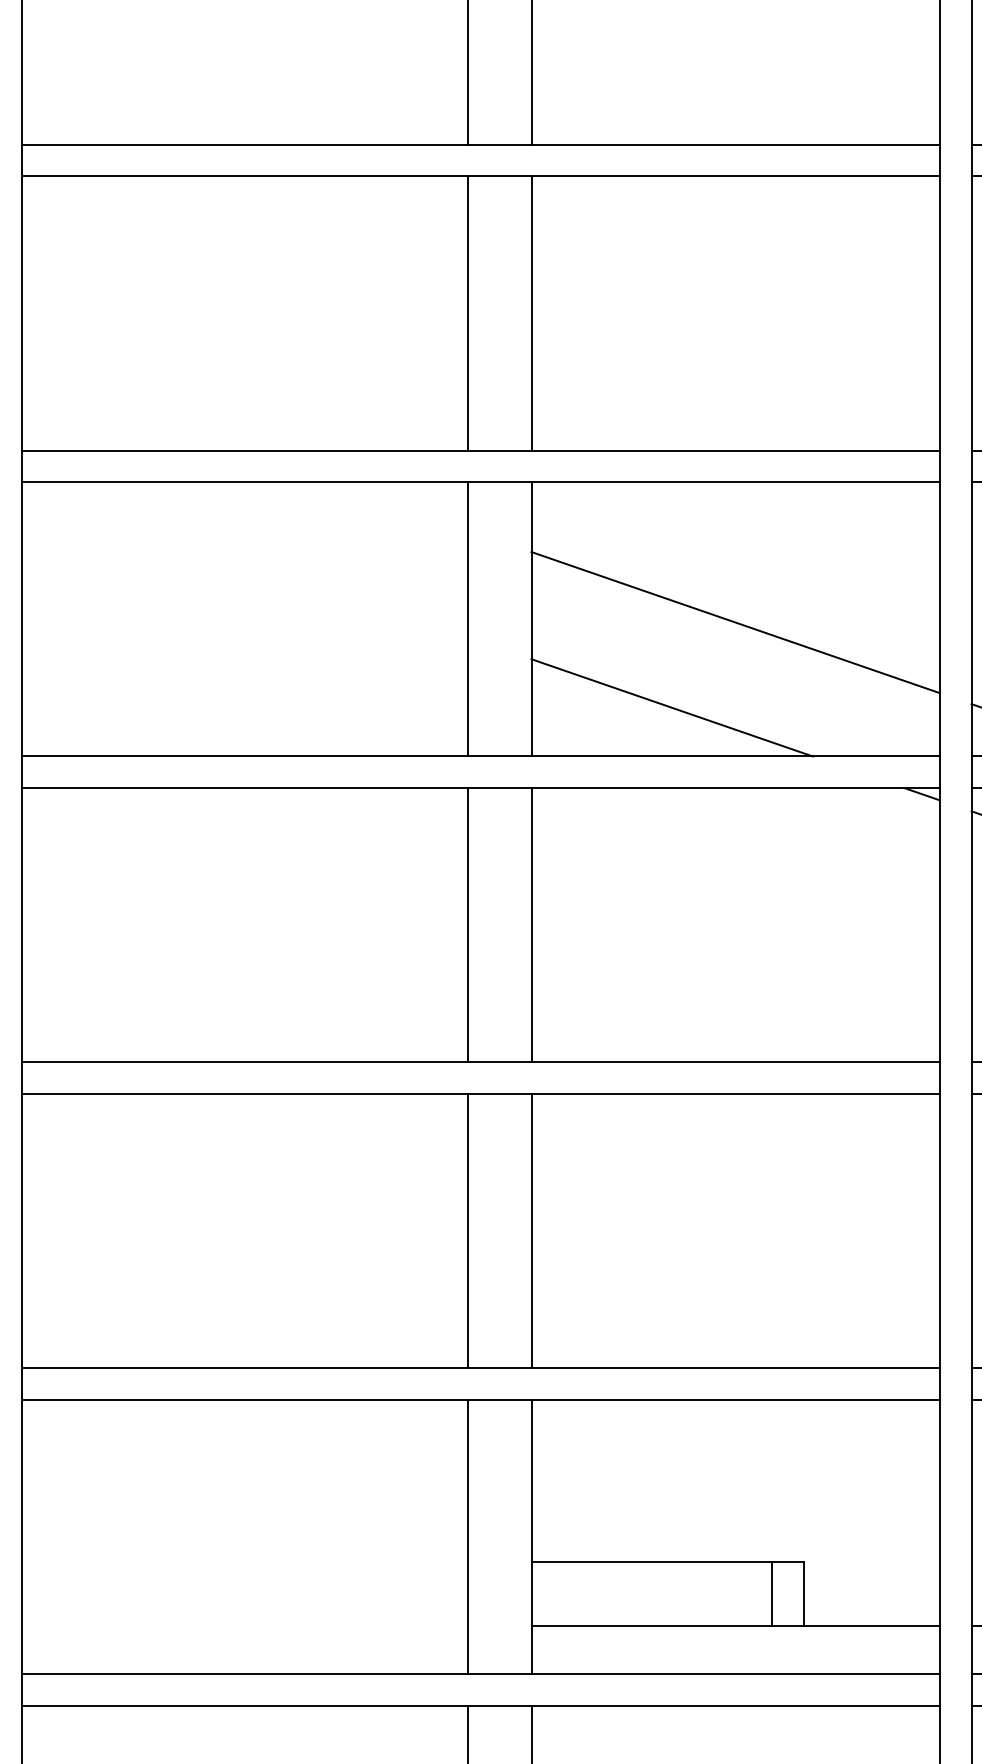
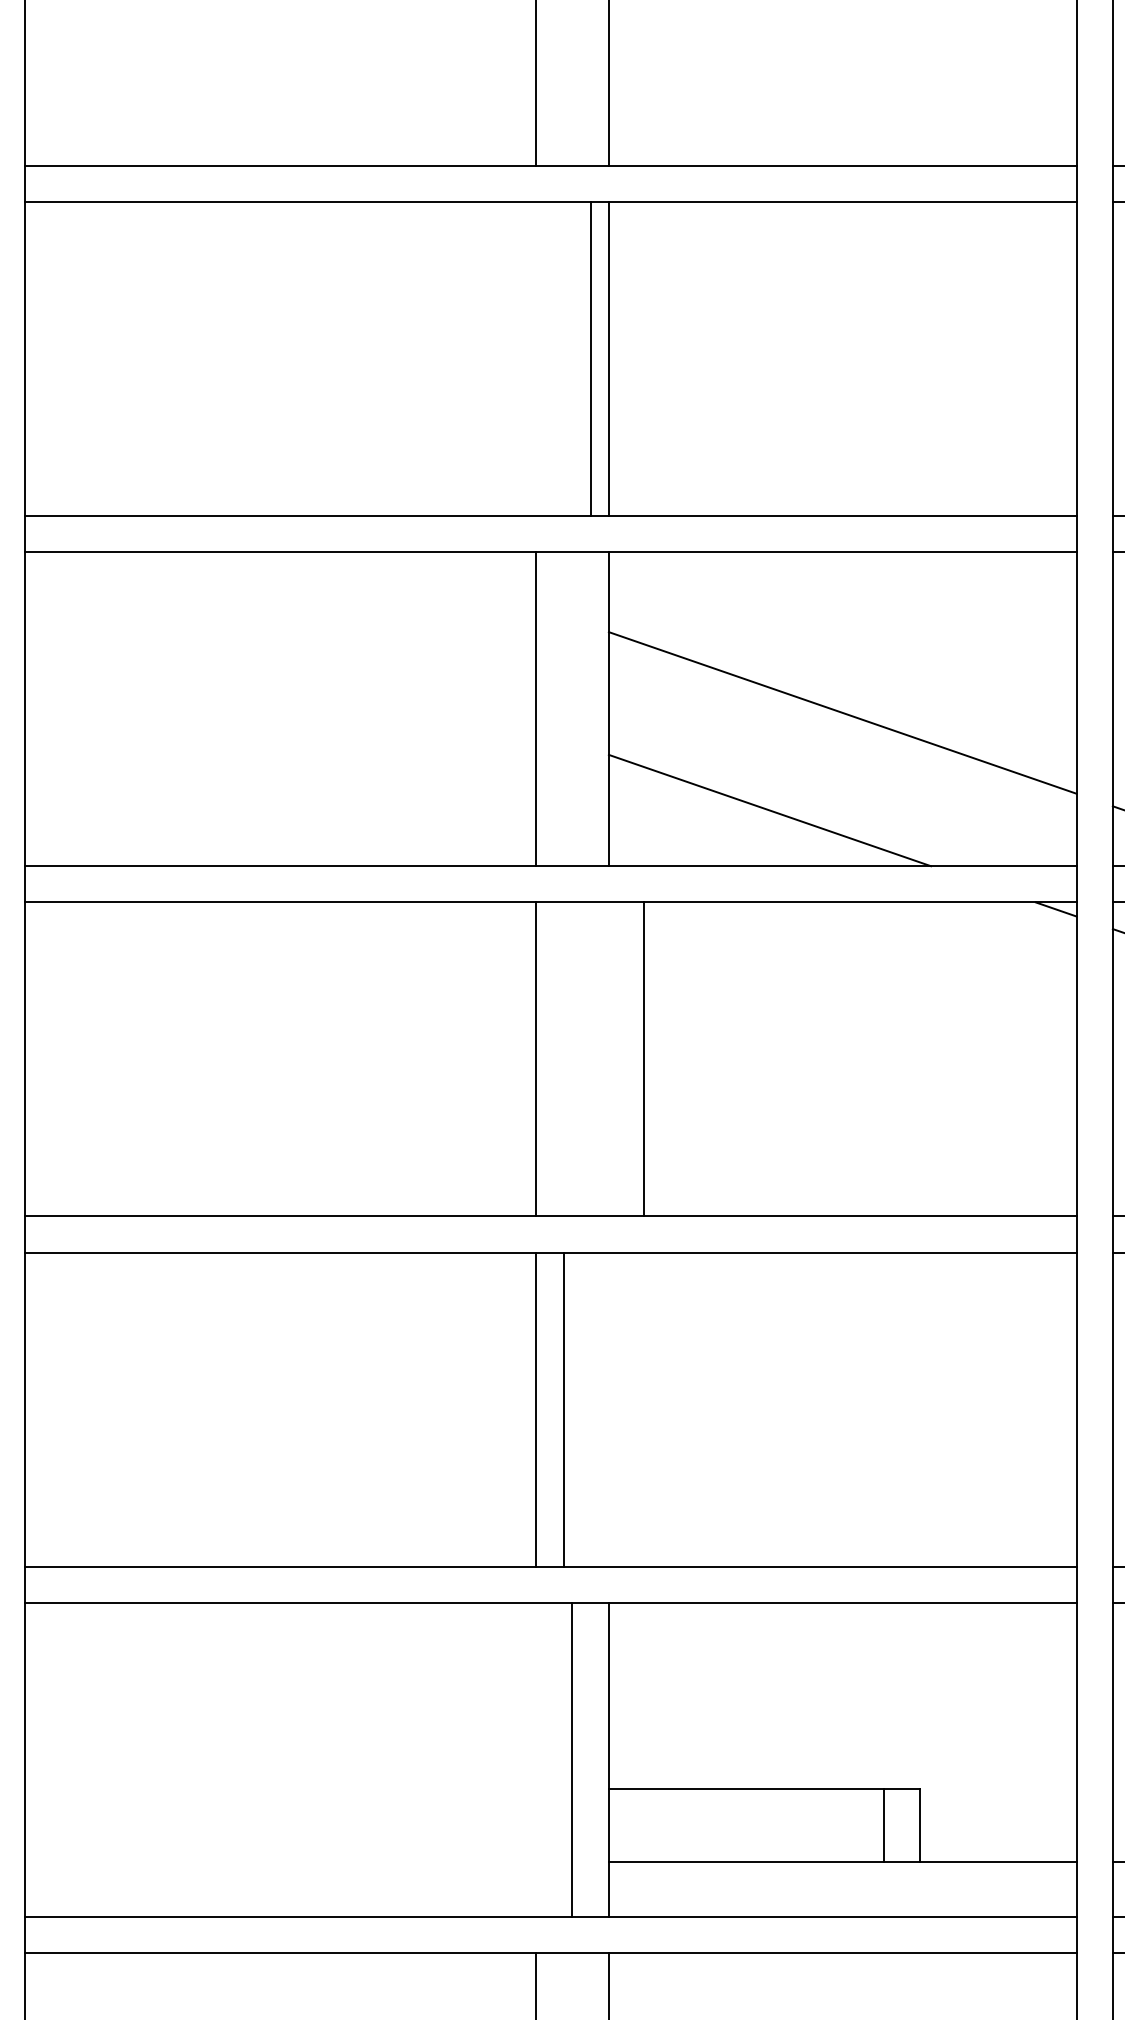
line: (468, 313) -> (591, 358), moved
line: (531, 925) -> (644, 1059), moved
line: (531, 1230) -> (564, 1409), moved
line: (468, 1536) -> (572, 1759), moved

